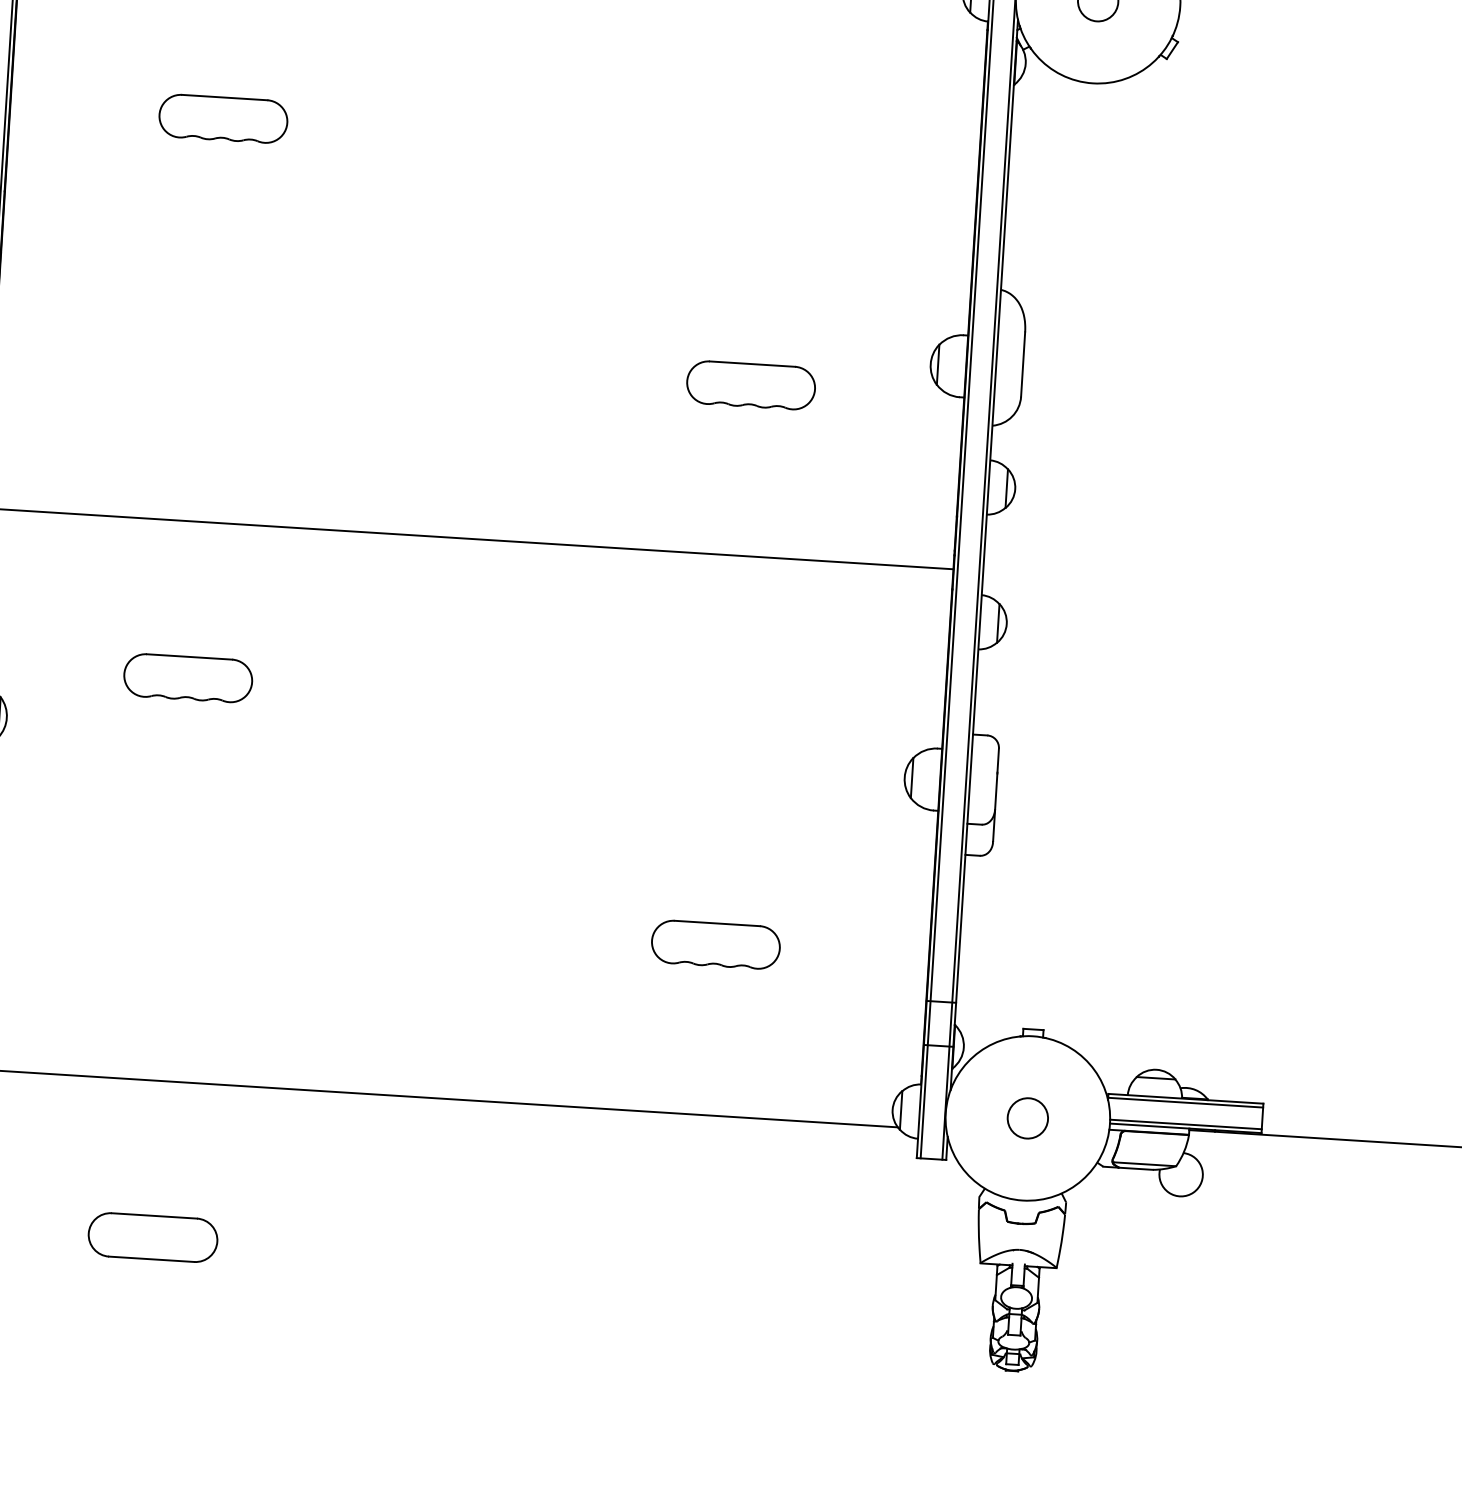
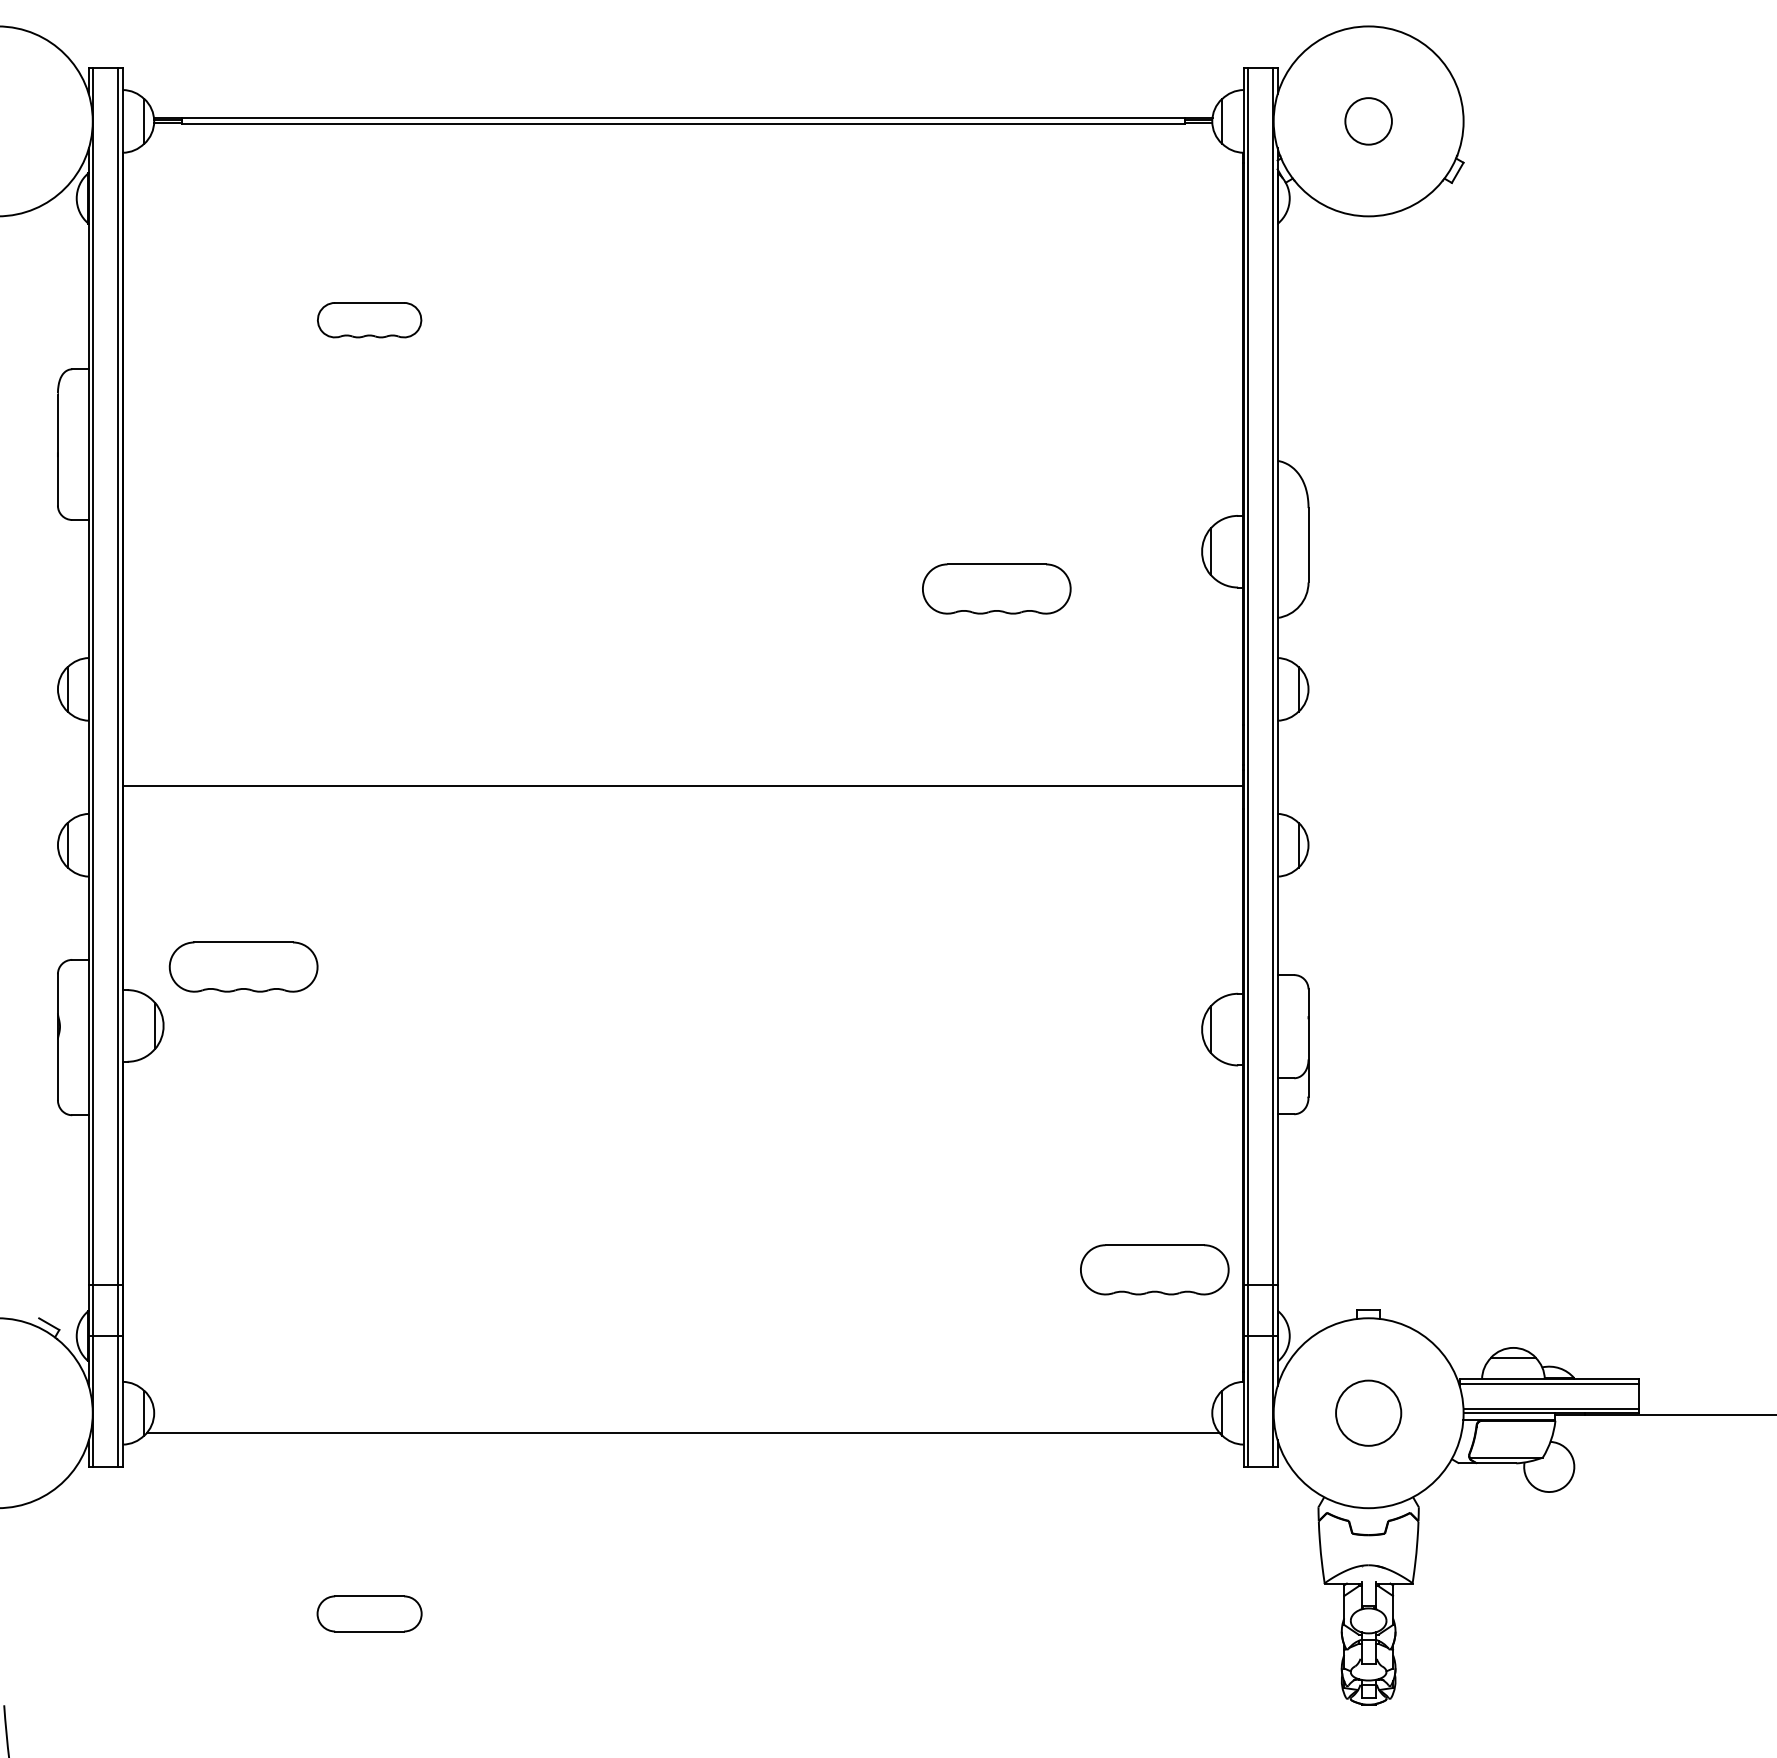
part: (223, 118) -> (369, 319), size x0.7
part: (188, 677) -> (243, 966), moved
part: (715, 944) -> (1154, 1269), moved
circle: (1027, 1117) -> (1368, 1412), size x1.4
part: (152, 1237) -> (369, 1613), size x0.7

